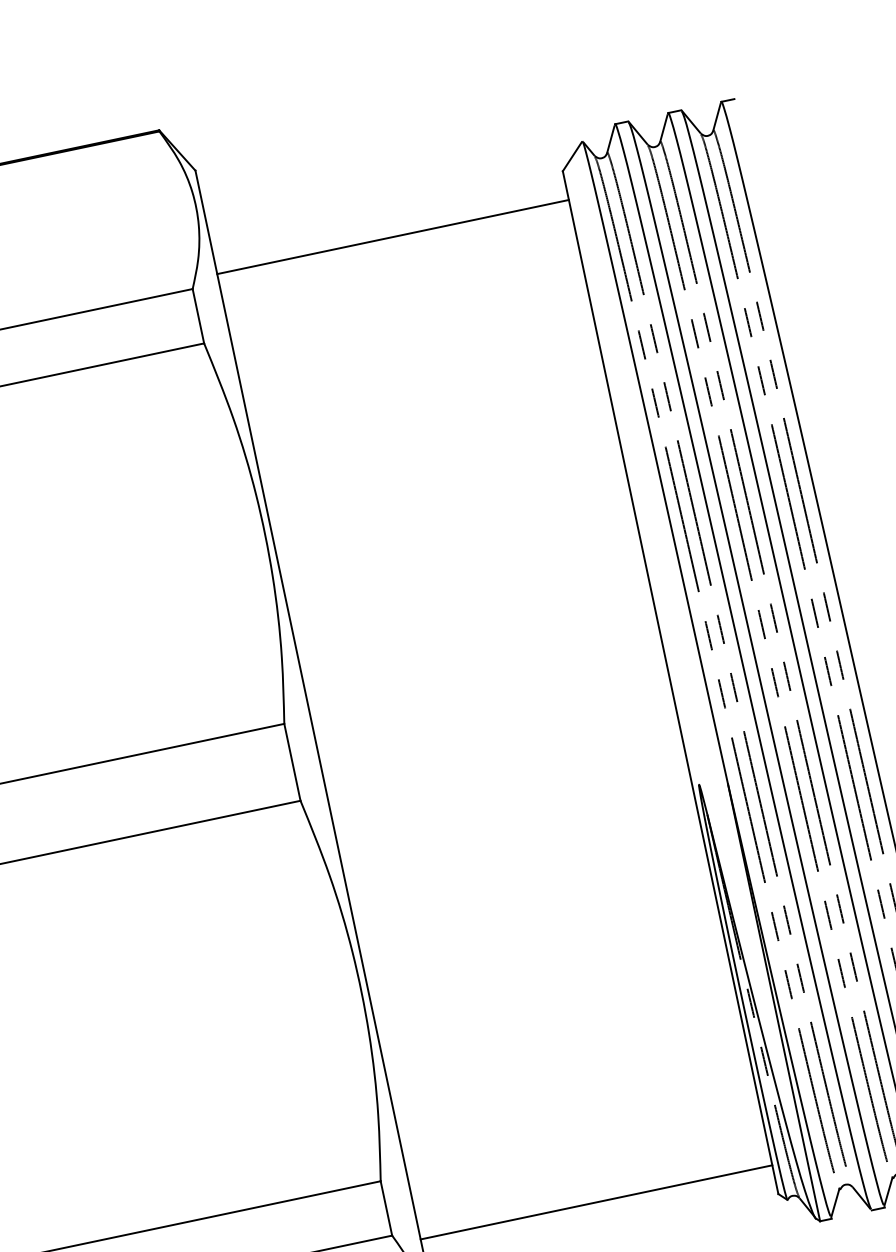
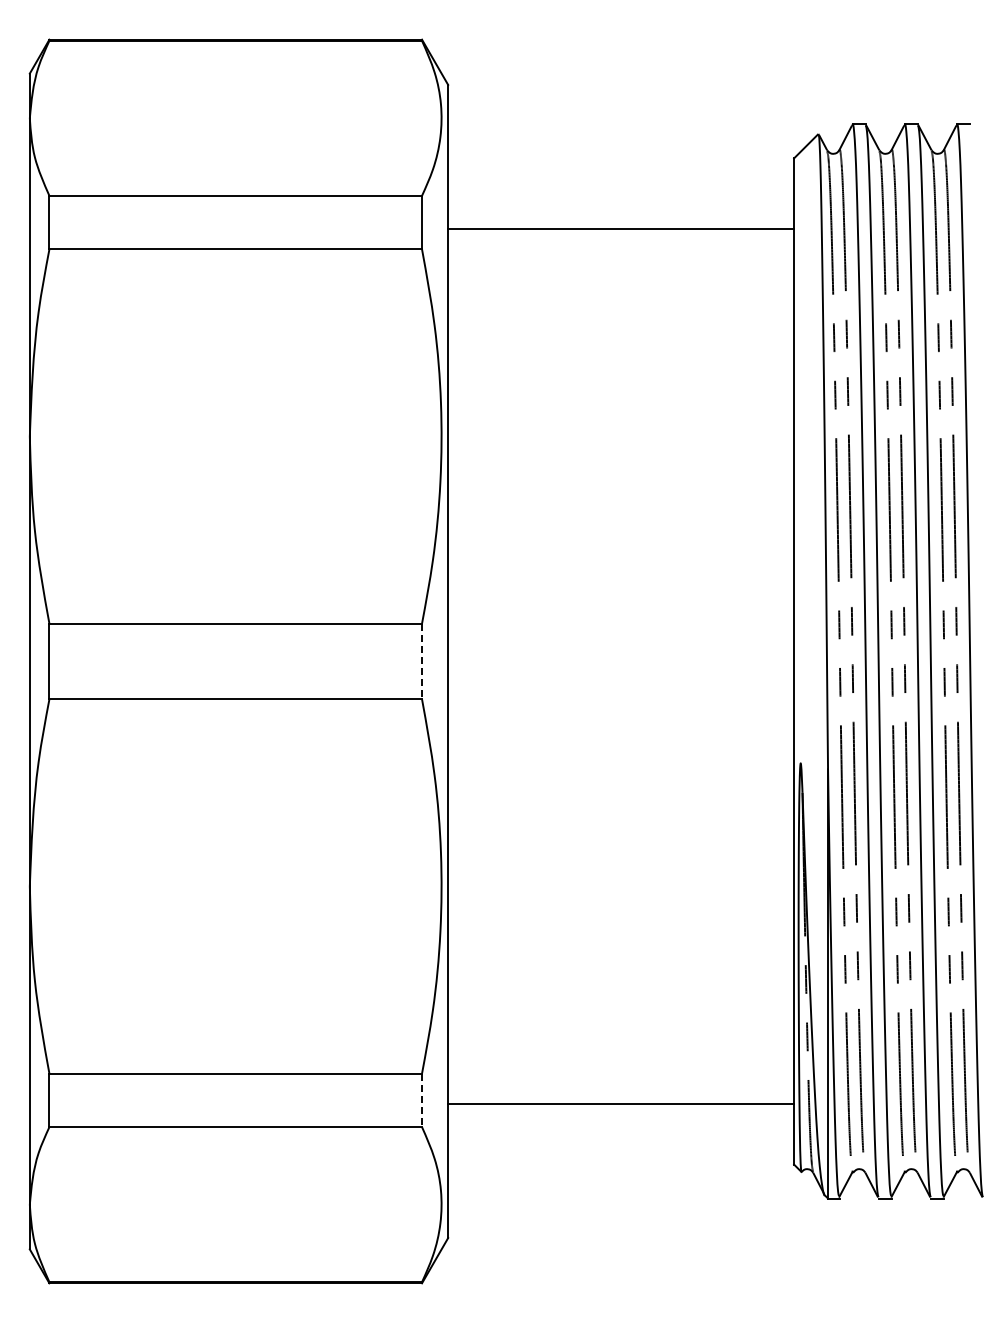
line: (393, 236) -> (621, 228), moved
line: (292, 762) -> (422, 661), solid -> dashed
line: (596, 1202) -> (621, 1104), moved
line: (386, 1208) -> (422, 1100), solid -> dashed

